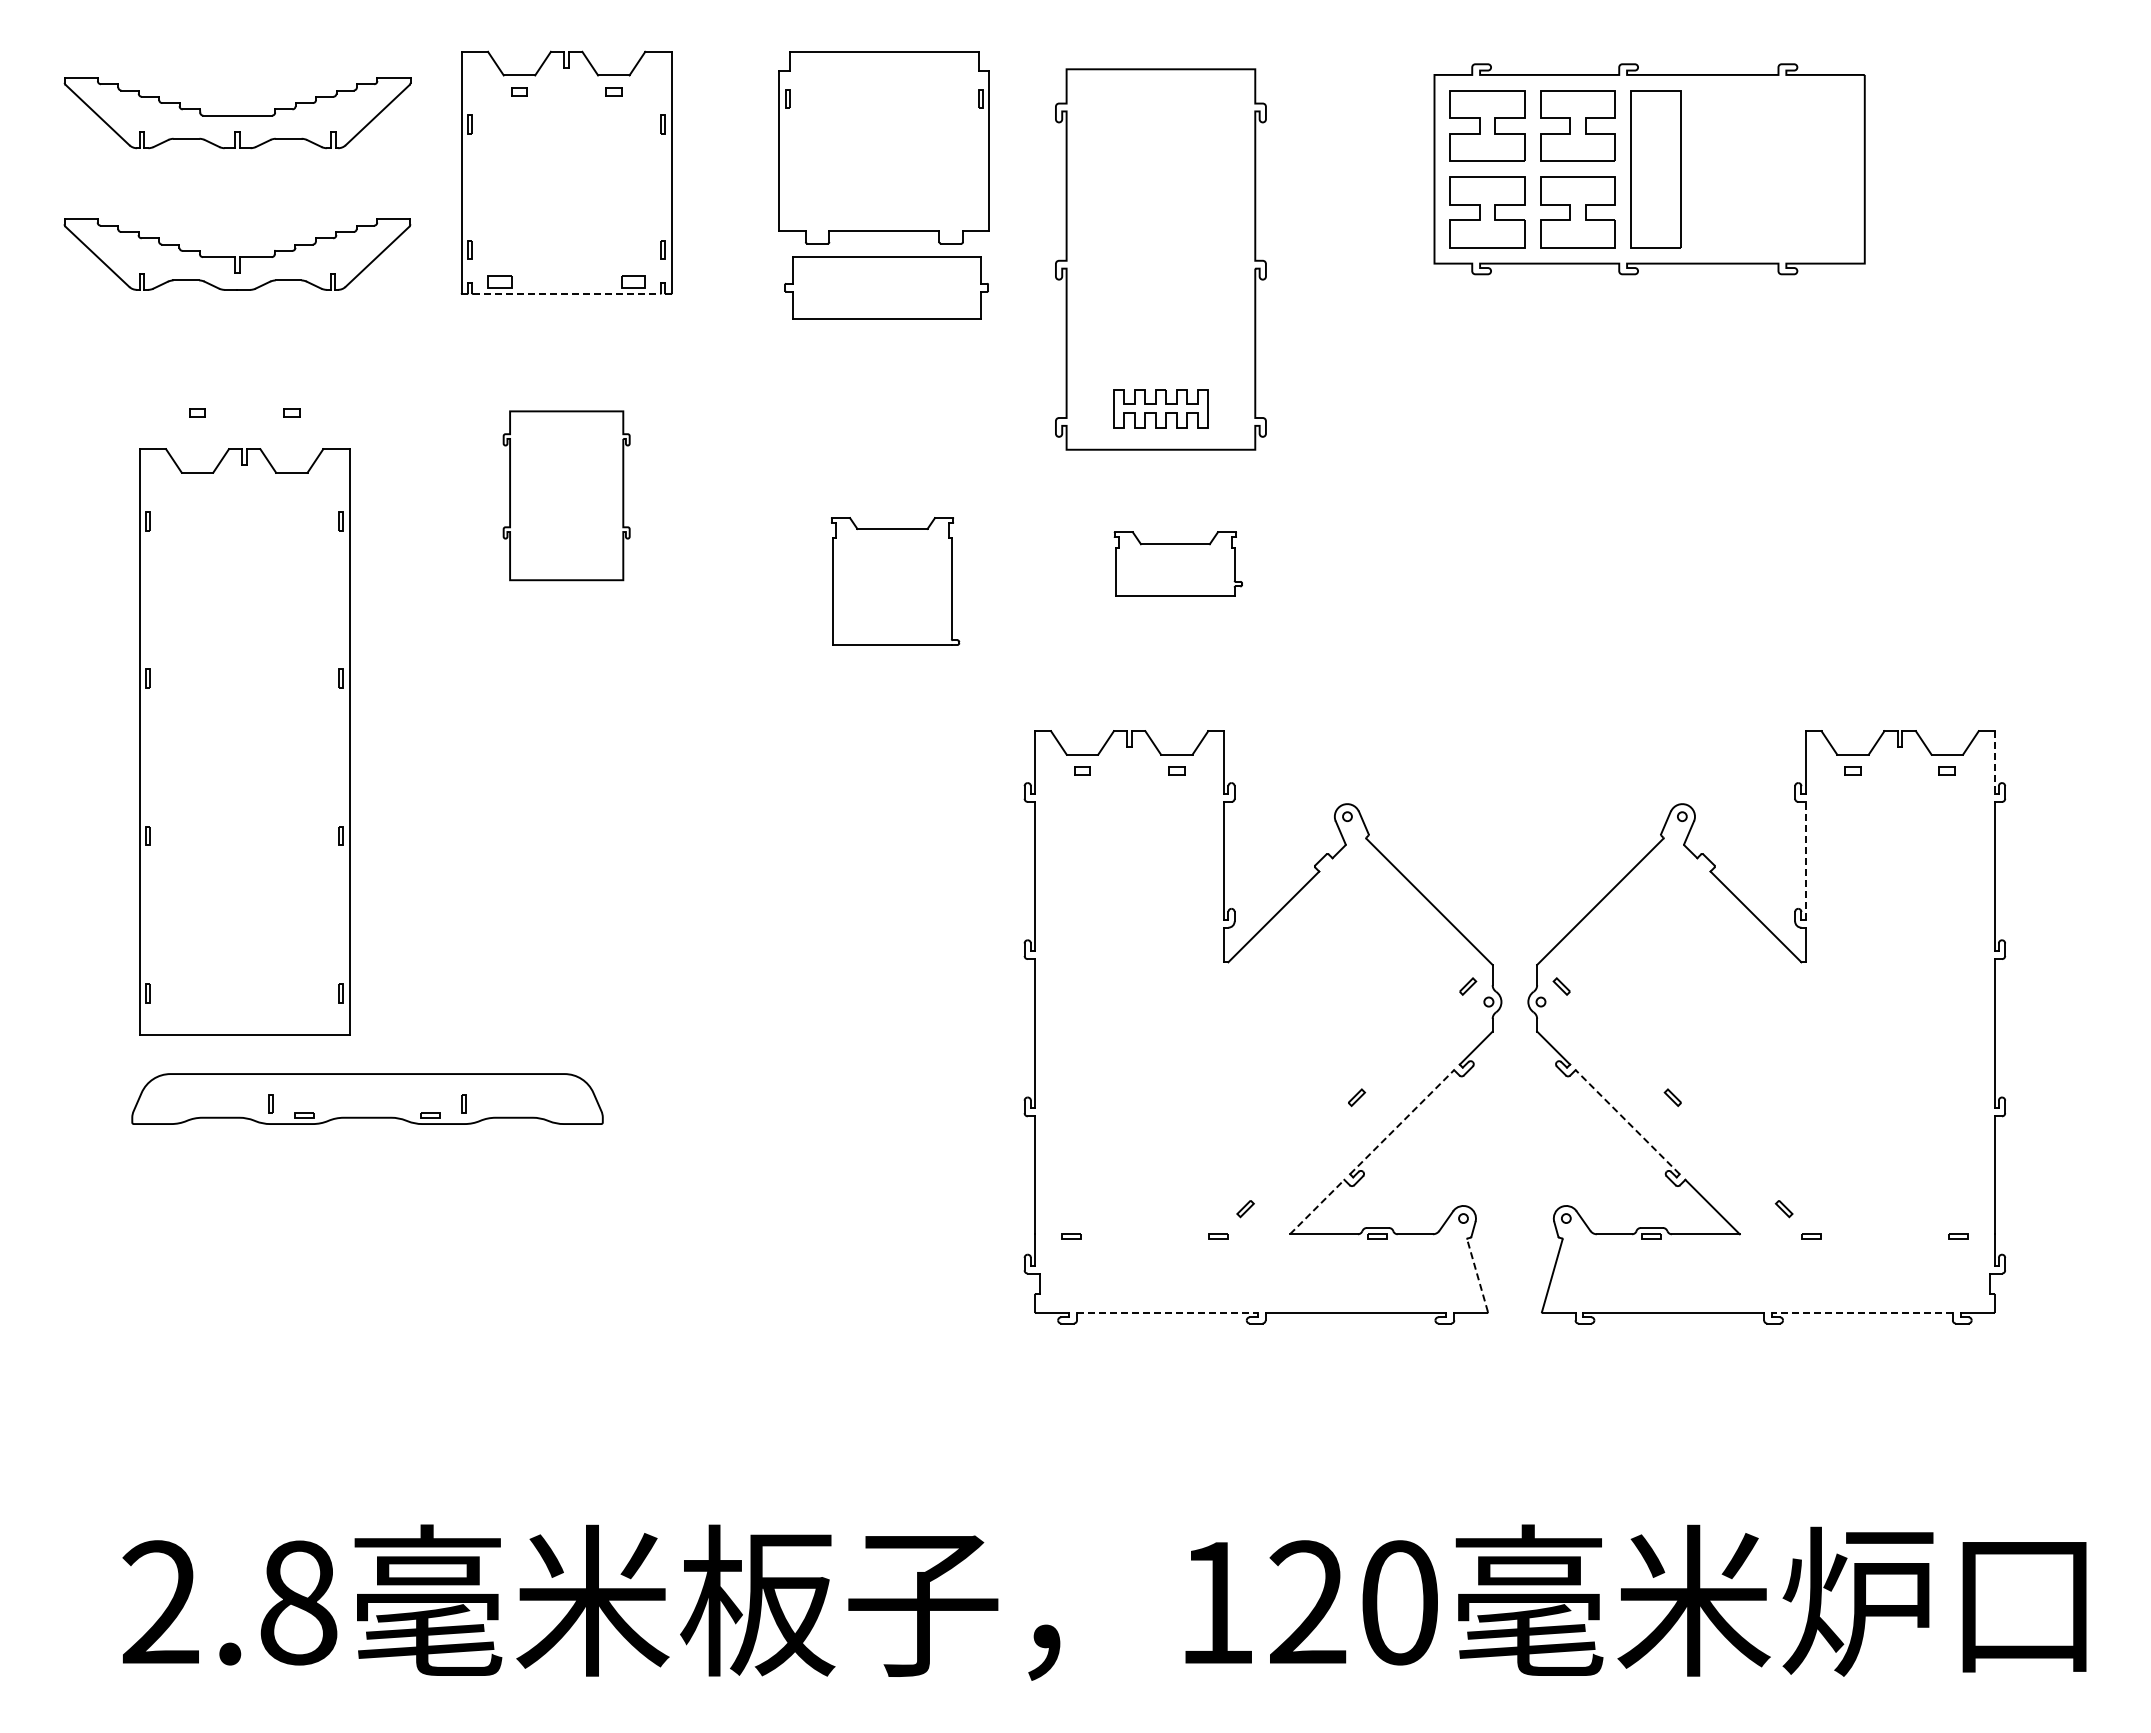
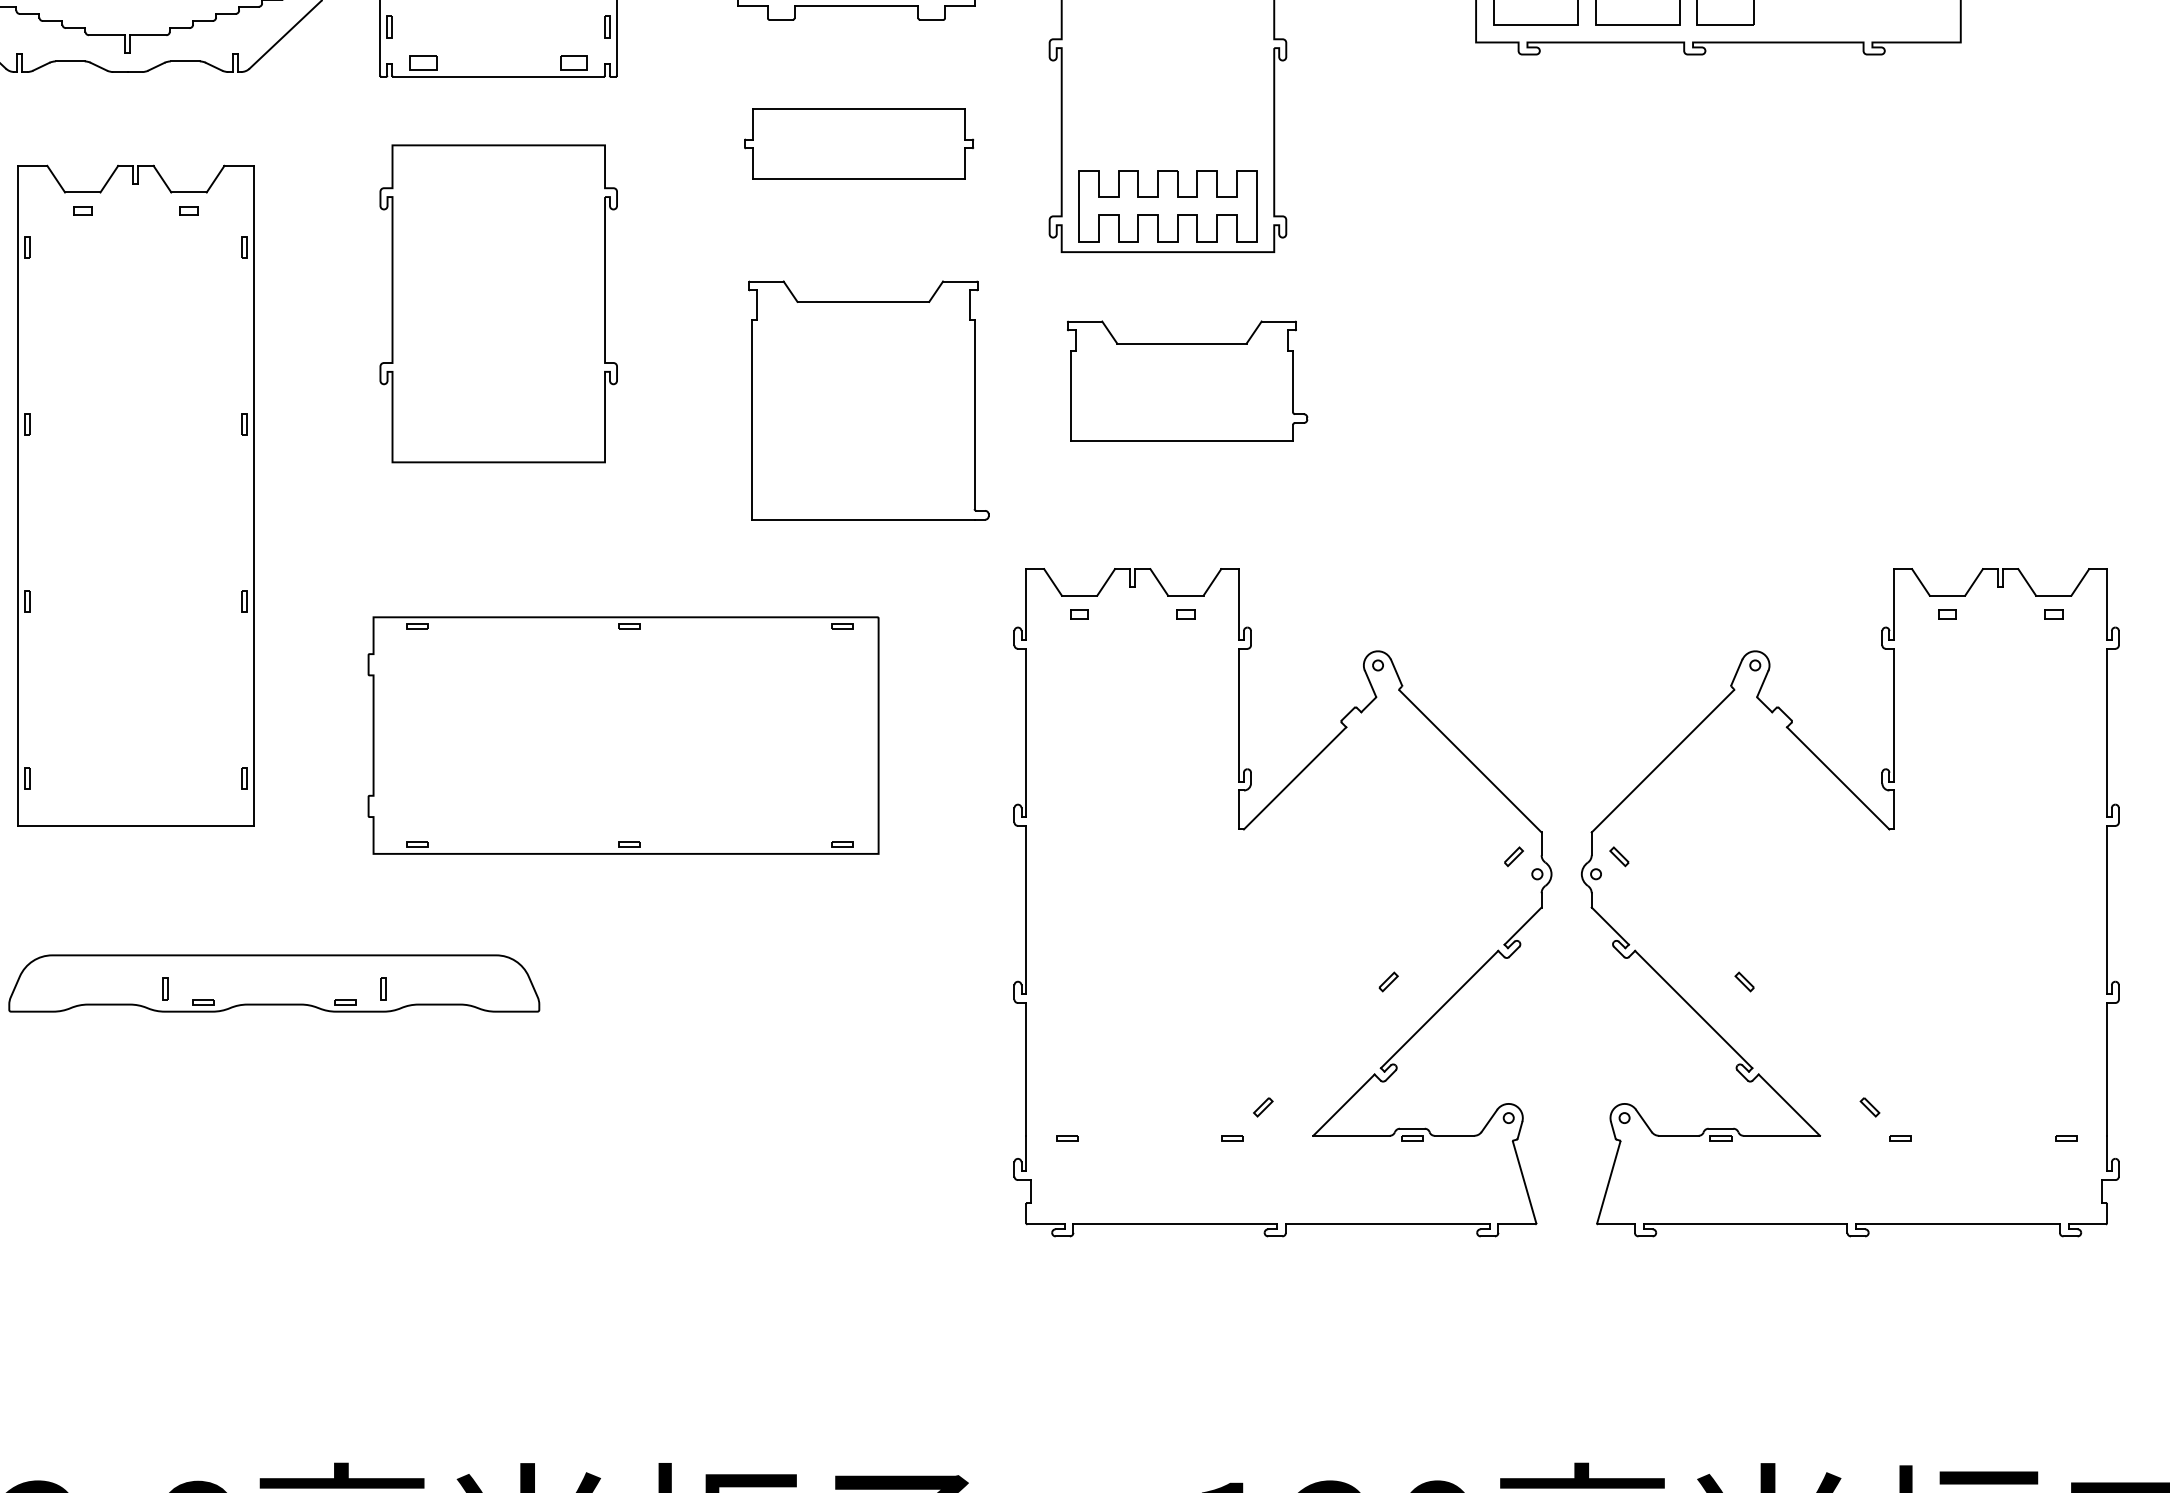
part: (886, 287) -> (858, 143), moved
line: (566, 293) -> (498, 76), dashed -> solid
part: (1160, 408) -> (1167, 205), size x1.67
part: (566, 495) -> (498, 303), size x1.67
part: (1178, 563) -> (1187, 380), size x1.67
part: (895, 581) -> (868, 400), size x1.67
part: (244, 741) -> (135, 495), moved
line: (1994, 763) -> (2106, 605), dashed -> solid
line: (1805, 860) -> (1894, 714), dashed -> solid
part: (677, 878) -> (623, 735), added
line: (1402, 1122) -> (1440, 1009), dashed -> solid
line: (1627, 1122) -> (1693, 1009), dashed -> solid
line: (1317, 1206) -> (1344, 1104), dashed -> solid
line: (1477, 1275) -> (1524, 1182), dashed -> solid
line: (1167, 1312) -> (1175, 1223), dashed -> solid
line: (1861, 1312) -> (1957, 1223), dashed -> solid

